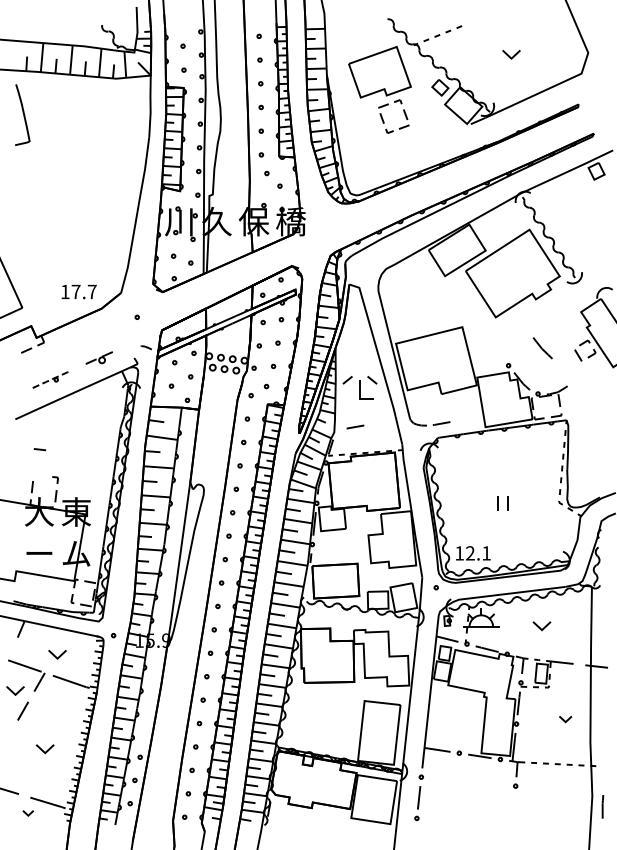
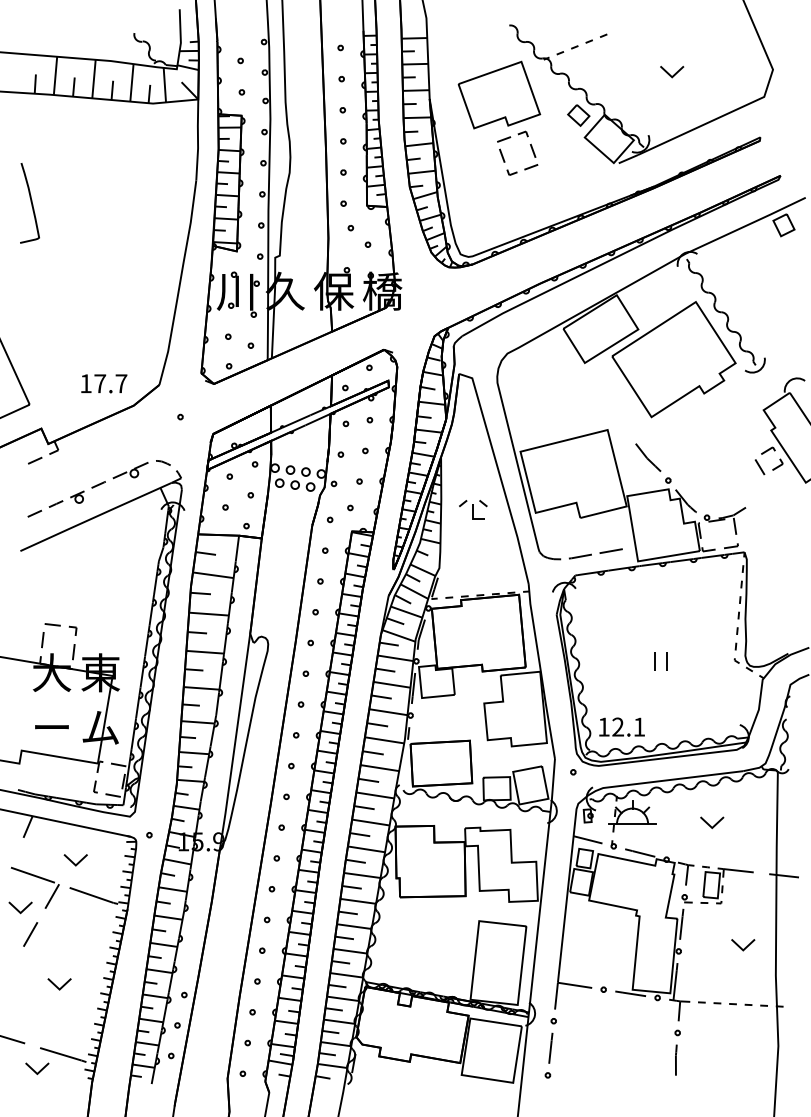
curve: (23, 114) -> (30, 202), moved
line: (146, 347) -> (163, 462), moved
part: (542, 348) -> (648, 457), moved
part: (50, 380) -> (66, 499), size x1.67
part: (360, 387) -> (473, 509), size x0.62
line: (354, 426) -> (610, 550), moved
line: (39, 449) -> (52, 624), moved
part: (565, 719) -> (743, 945), size x1.43
line: (603, 806) -> (676, 1059), moved
part: (28, 813) -> (37, 1068), size x1.67

